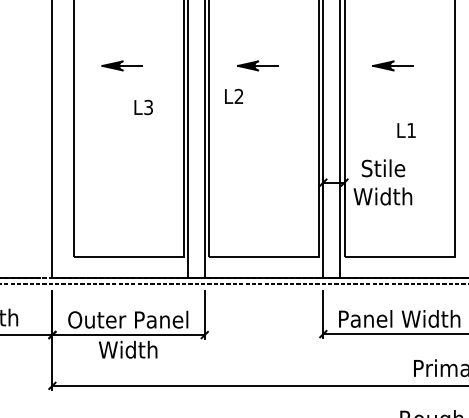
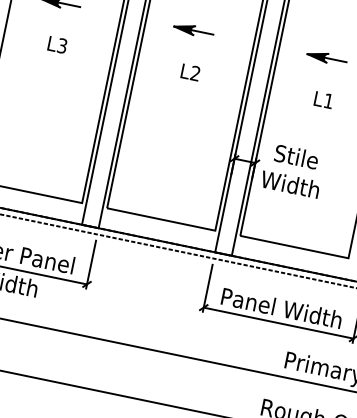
text: (234, 95) -> (191, 71), moved
text: (143, 107) -> (57, 44), moved
text: (406, 130) -> (323, 100), moved

